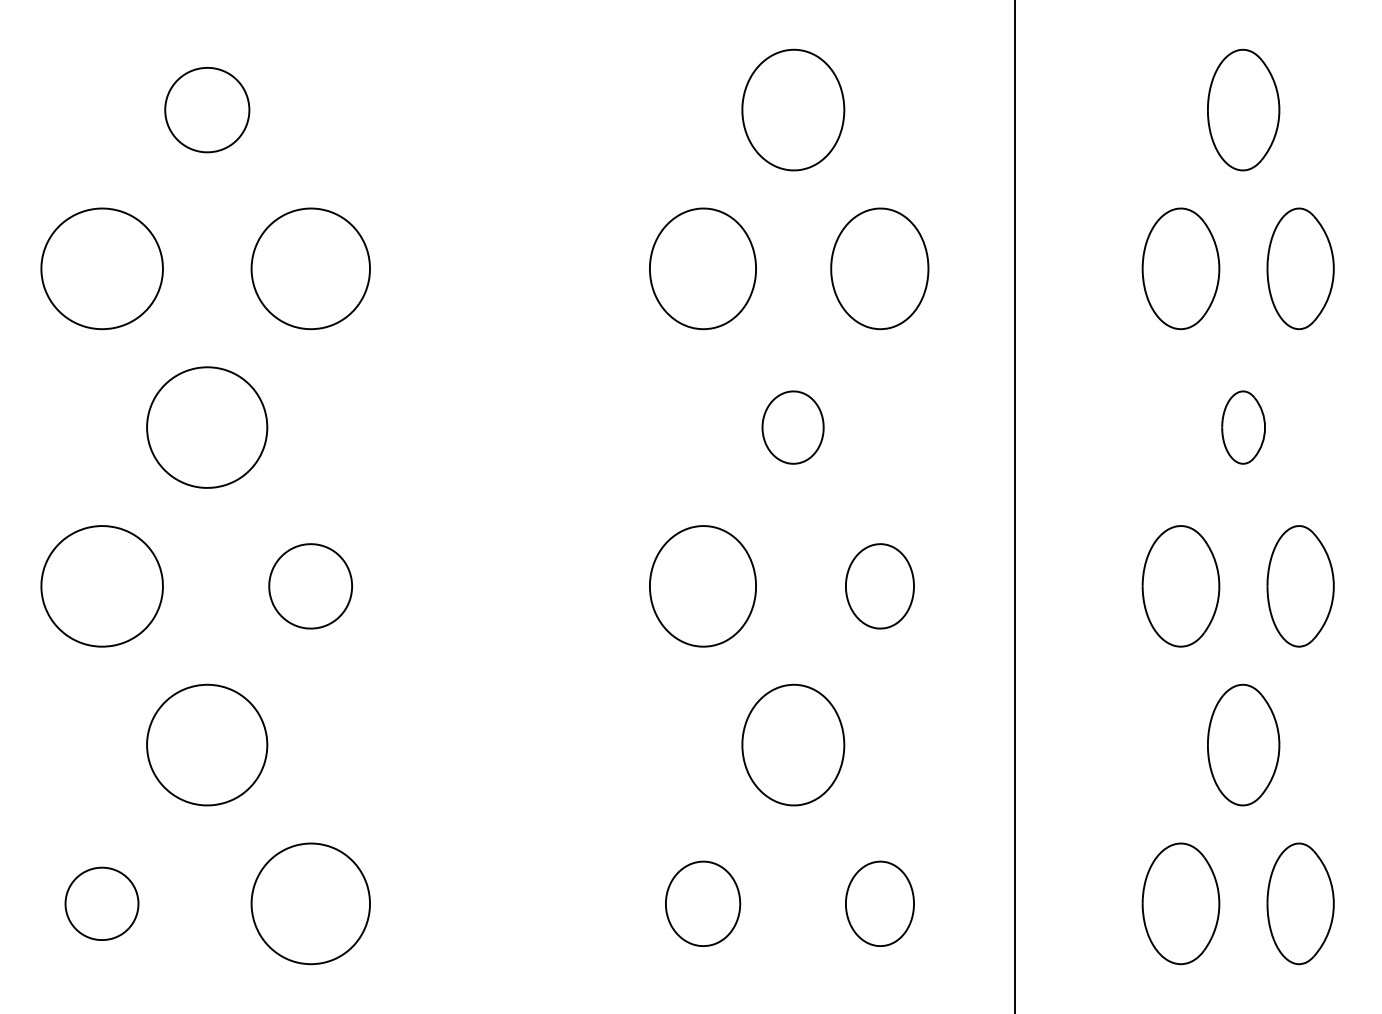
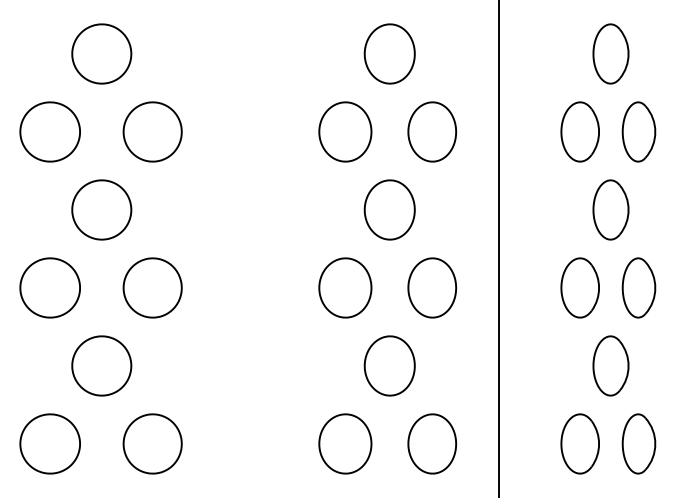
part: (206, 109) -> (101, 53), size x1.43
part: (792, 426) -> (389, 209), size x1.67
part: (1242, 426) -> (610, 209), size x1.67
part: (310, 585) -> (152, 287), size x1.43
part: (880, 585) -> (432, 287), size x1.43
part: (100, 902) -> (49, 443), size x1.67
part: (703, 902) -> (345, 443), size x1.43
part: (880, 902) -> (432, 443), size x1.43

